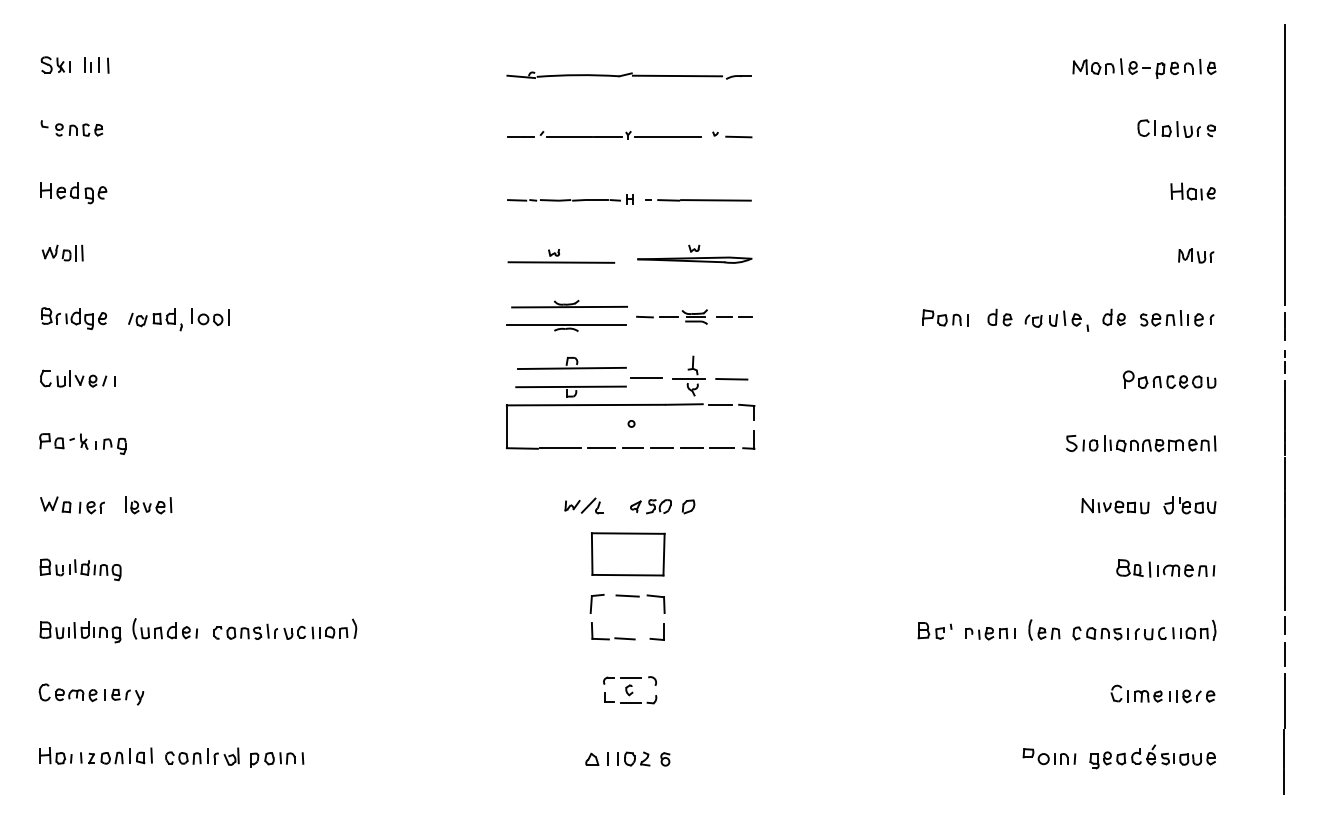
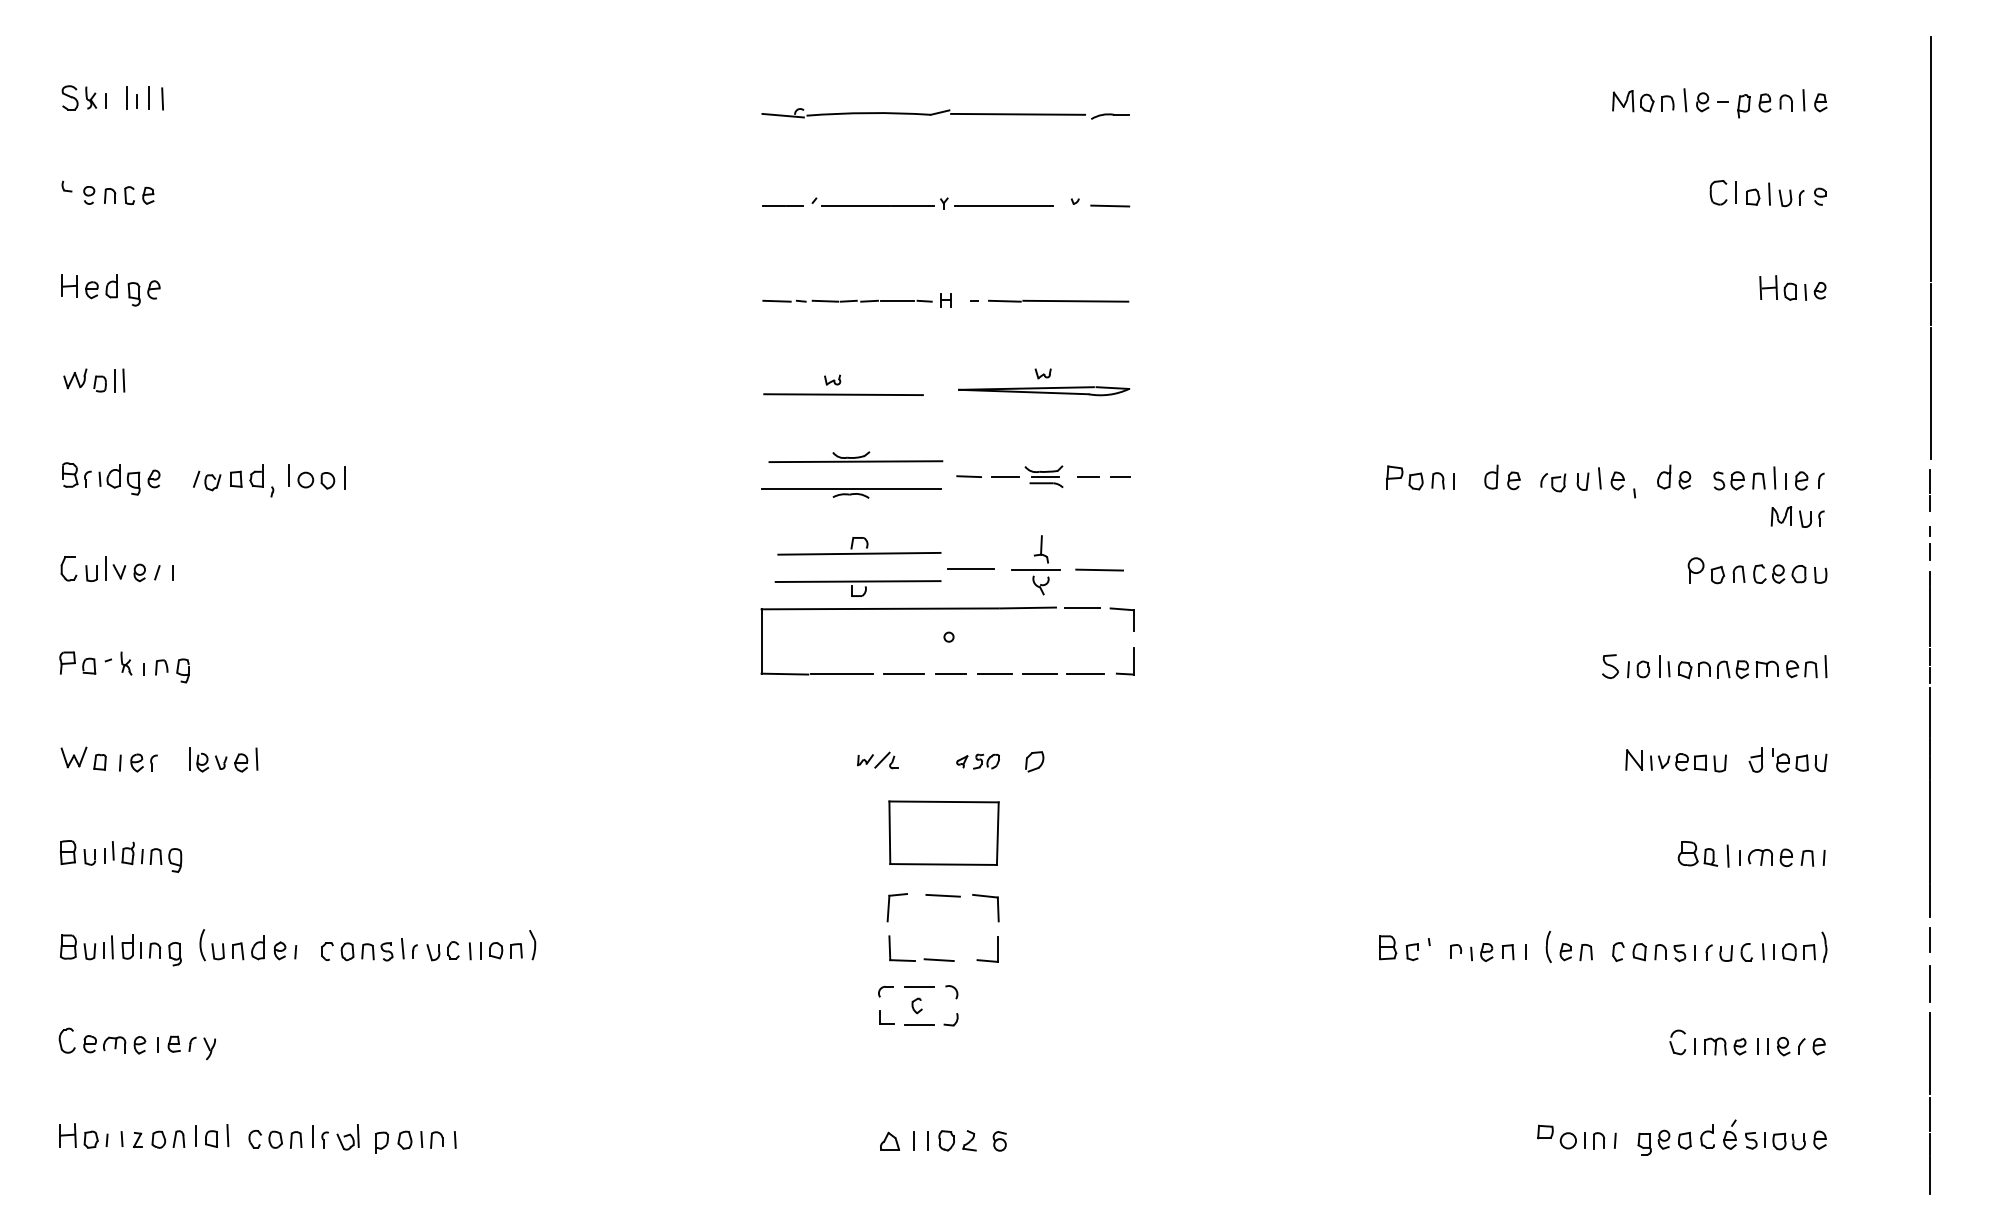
part: (1196, 255) -> (1797, 516), moved
part: (583, 505) -> (876, 759), size x0.7
part: (650, 506) -> (977, 761), size x0.7
part: (630, 690) -> (918, 1006), moved

